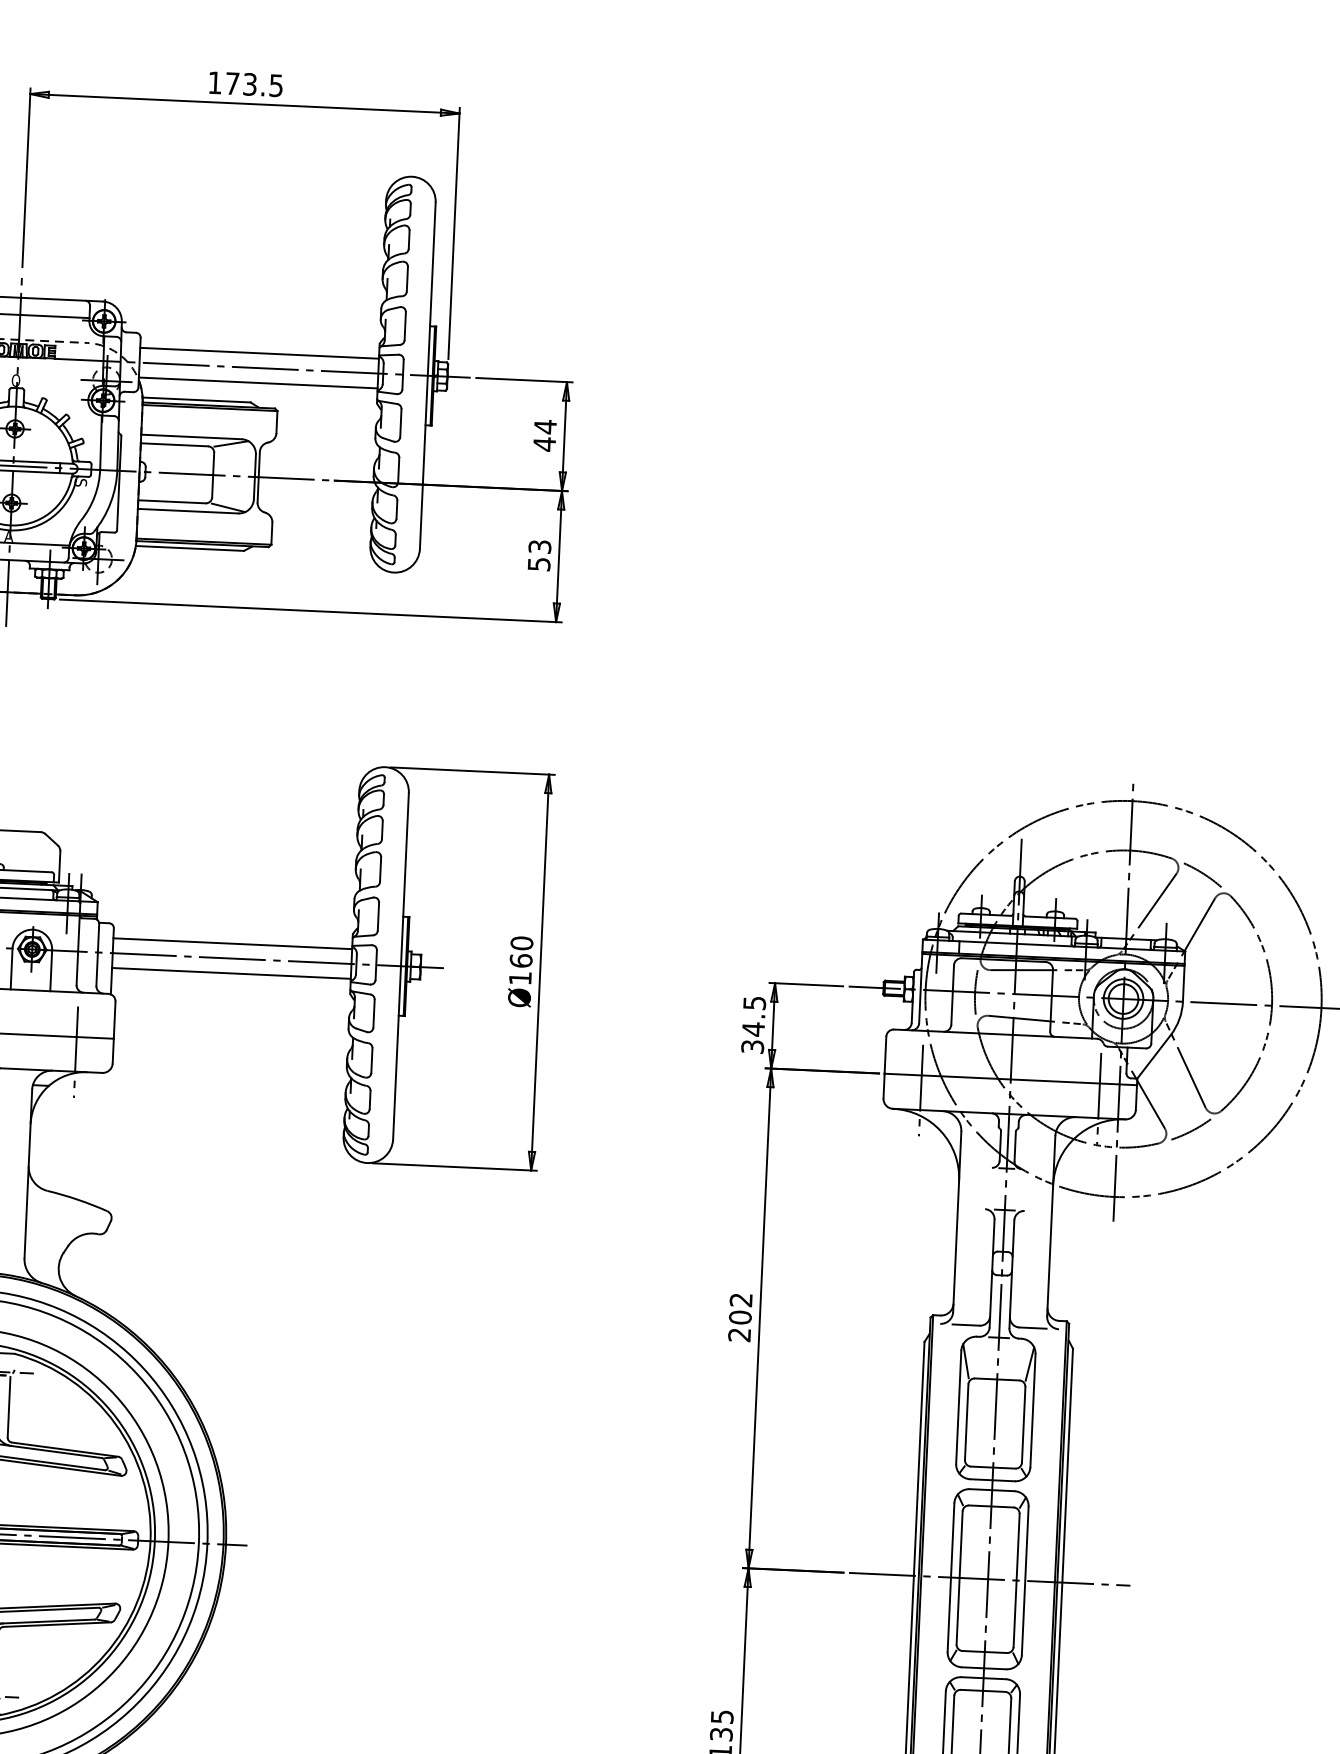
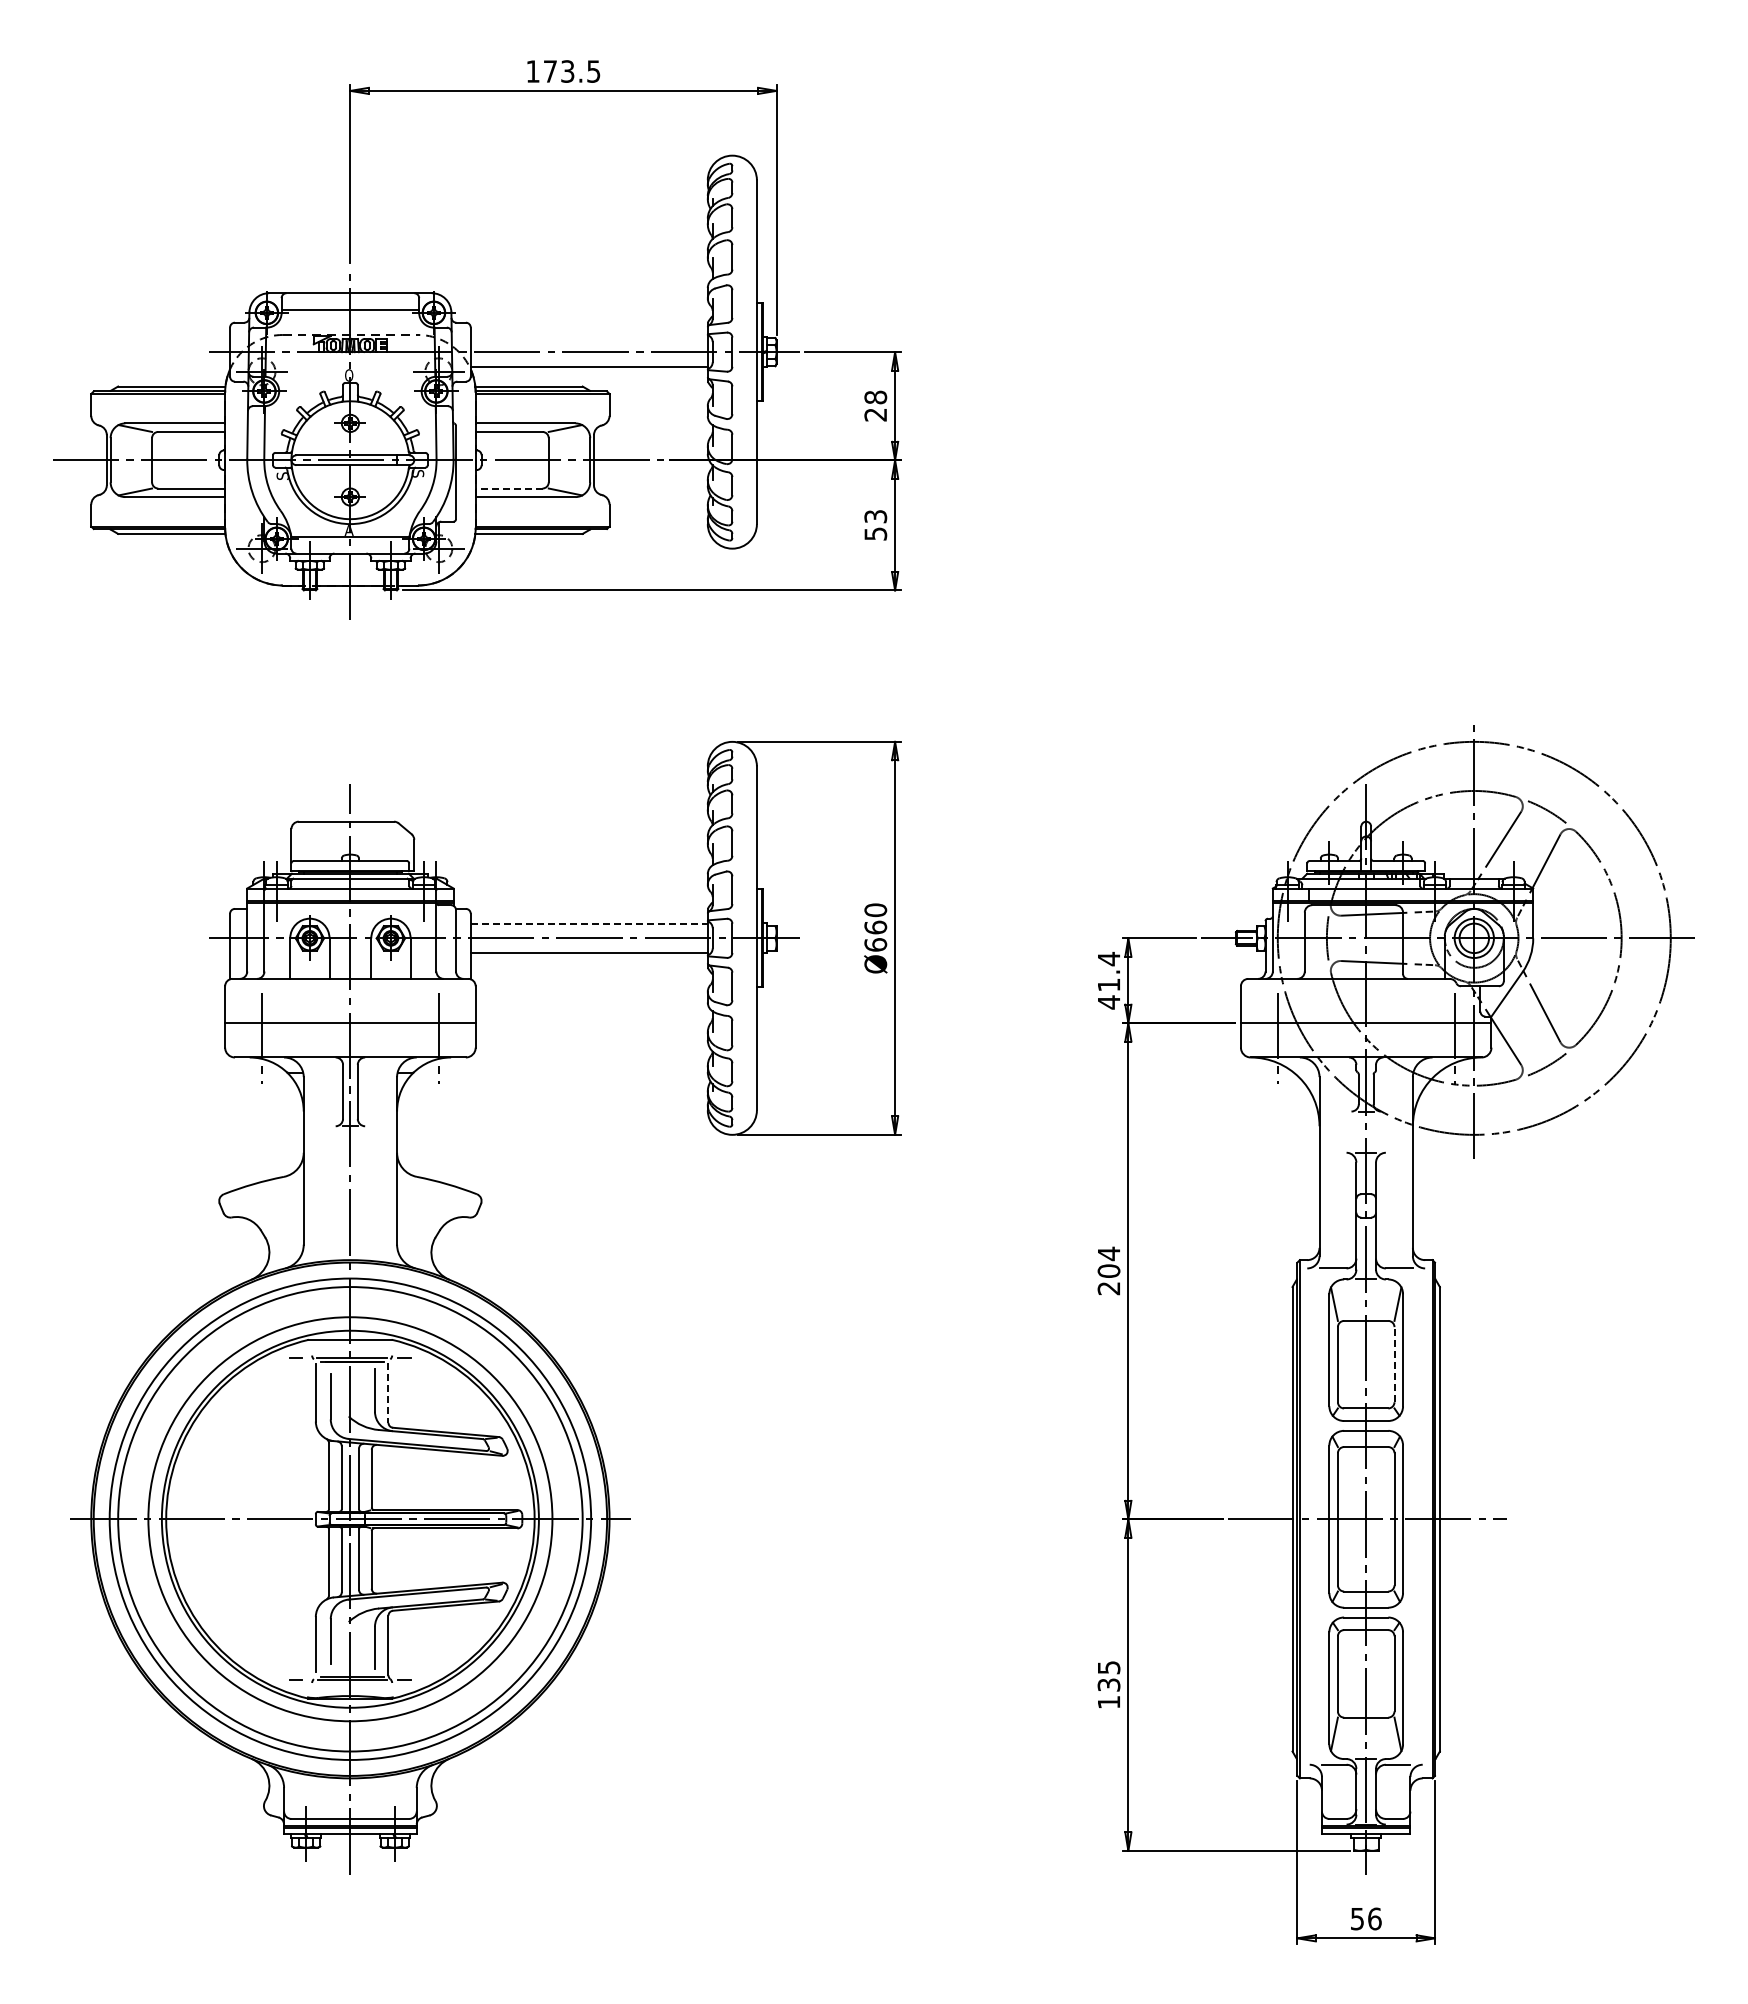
line: (258, 353) -> (588, 337), removed
text: (544, 435) -> (875, 406), 44 -> 28
line: (171, 501) -> (508, 488), solid -> dashed
line: (233, 943) -> (589, 923), solid -> dashed
text: (520, 977) -> (875, 944), Ø160 -> Ø660
text: (753, 1024) -> (1108, 980), 34.5 -> 41.4
text: (740, 1299) -> (1108, 1253), 202 -> 204
line: (9, 1406) -> (388, 1392), solid -> dashed
line: (1023, 1424) -> (1394, 1364), solid -> dashed

